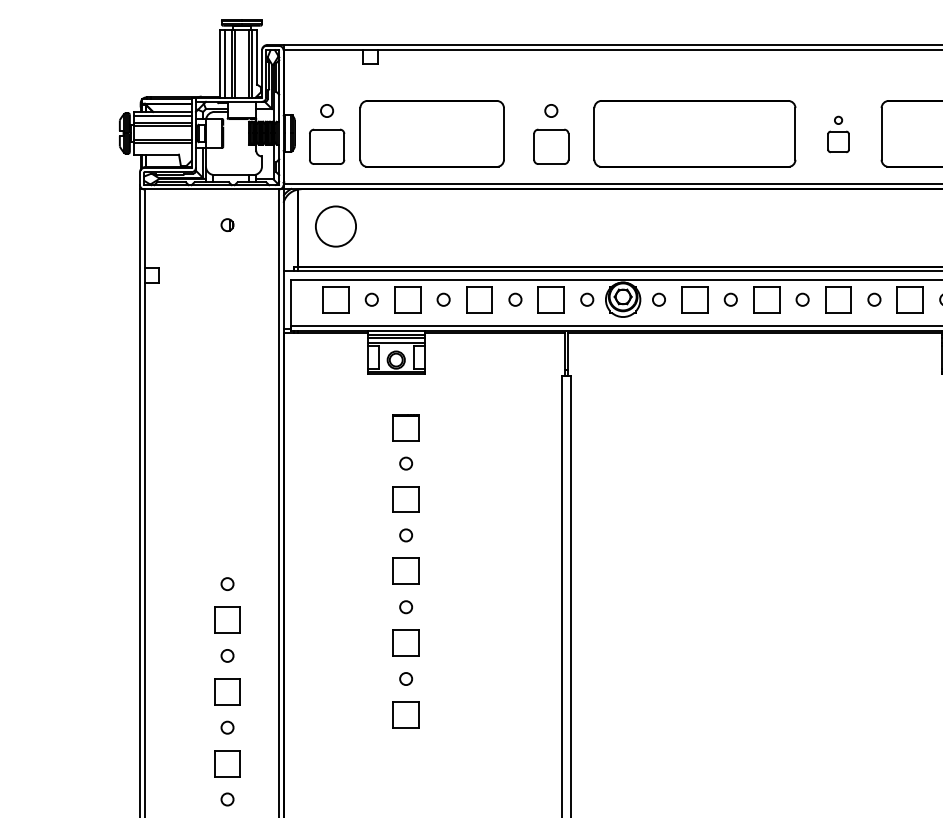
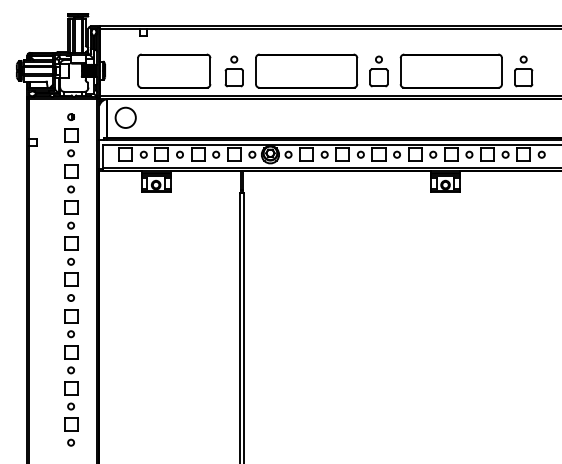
part: (325, 134) -> (120, 71), removed
part: (837, 134) -> (378, 71), size x1.67
part: (406, 571) -> (71, 207), moved

